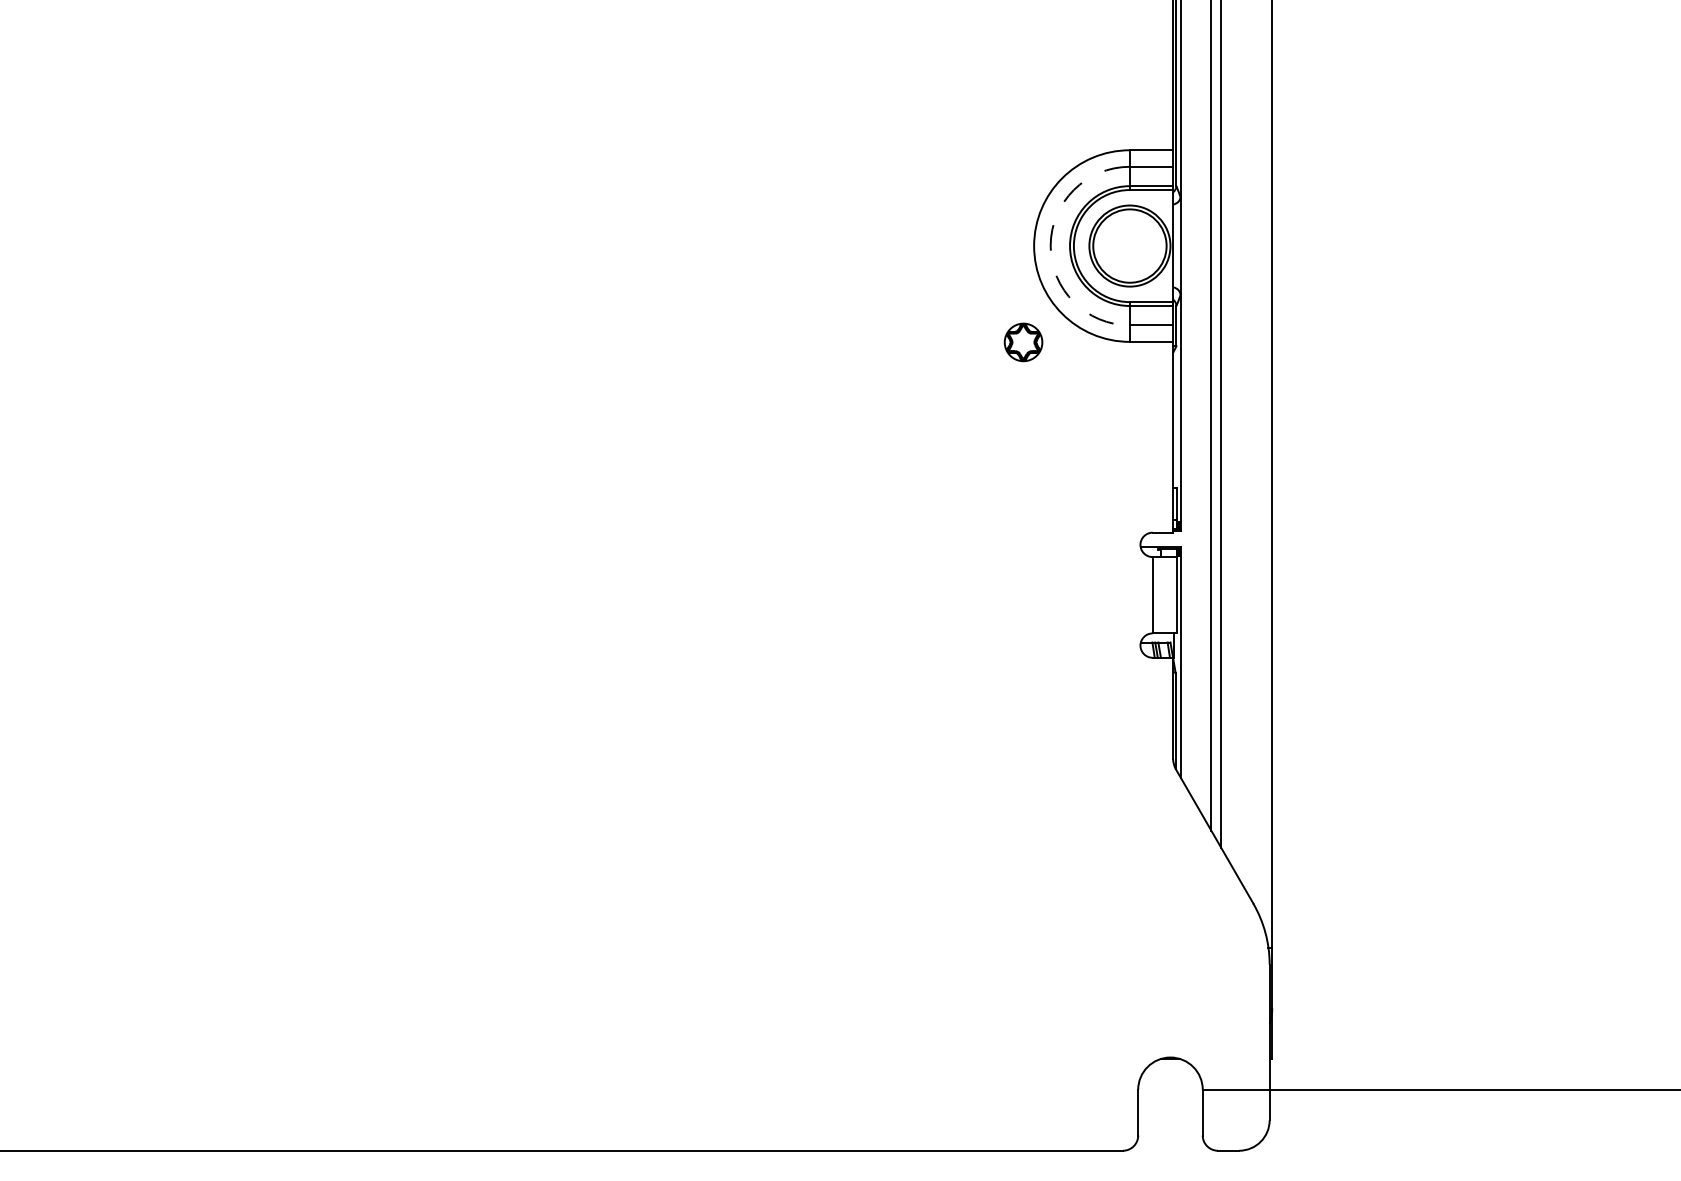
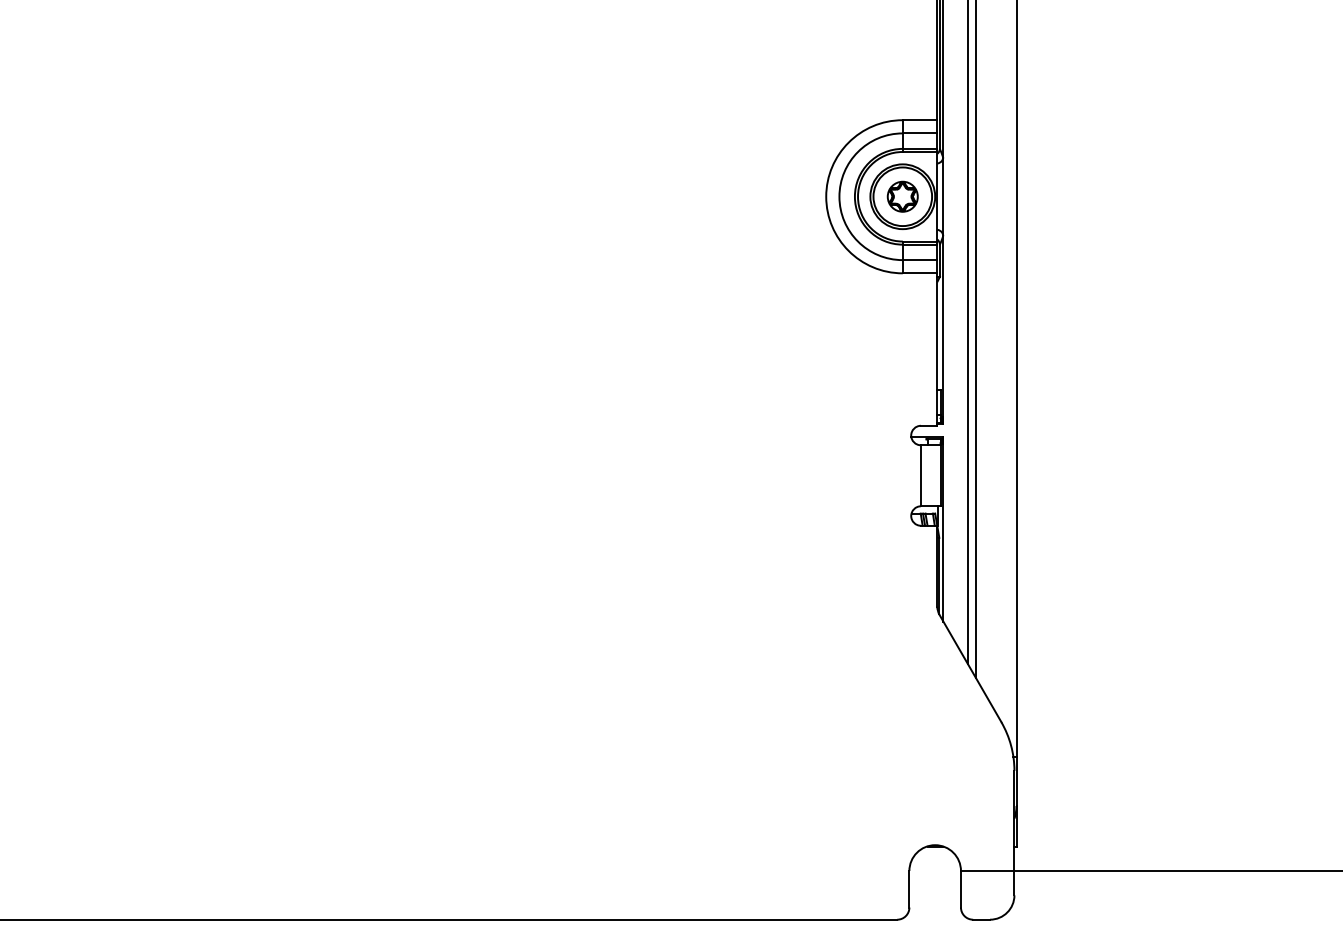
arc: (1050, 245) -> (839, 196), dashed -> solid
part: (1023, 342) -> (902, 196), moved

